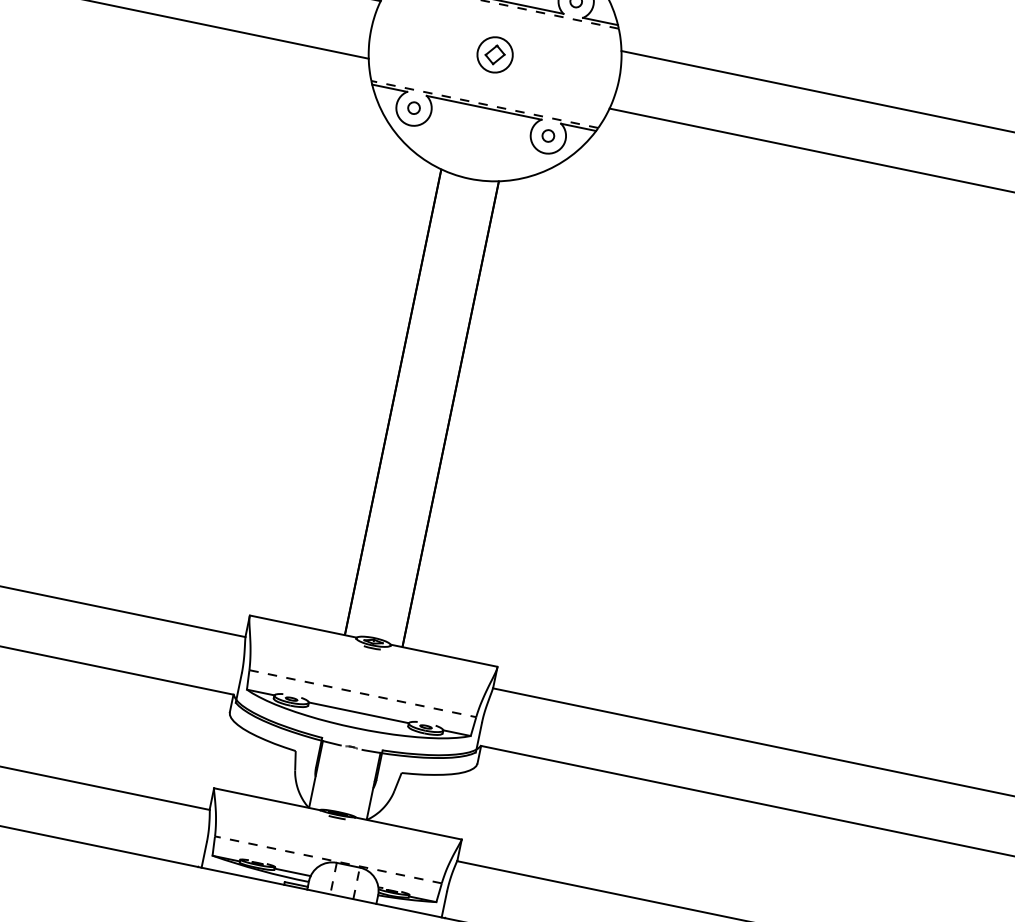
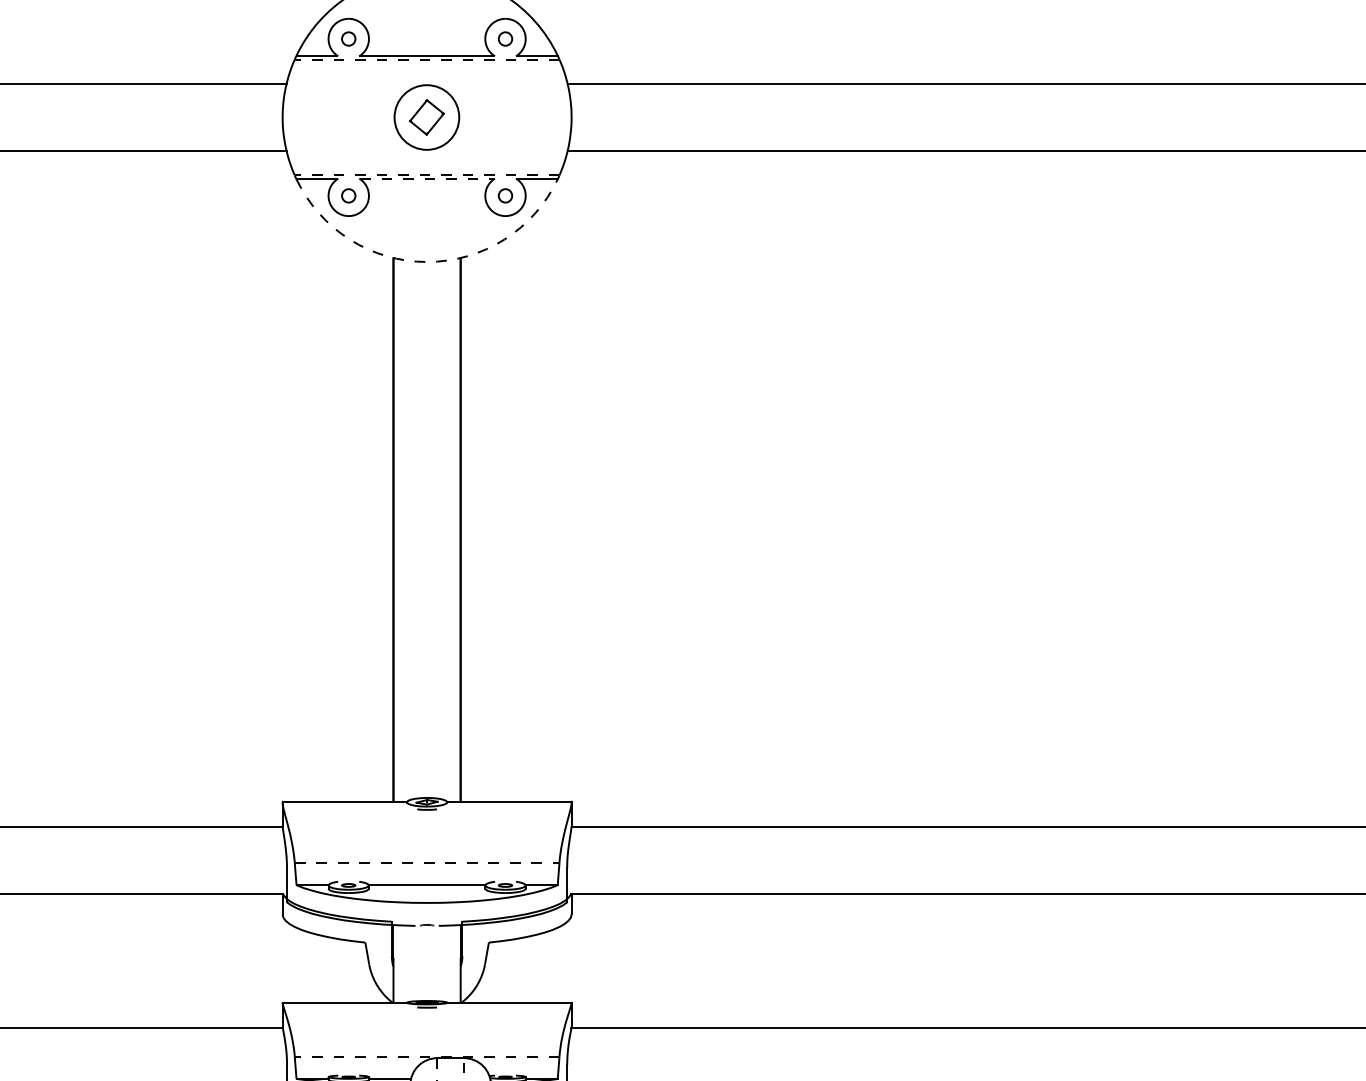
part: (495, 54) -> (427, 117), size x1.6
line: (484, 108) -> (427, 179), solid -> dashed
arc: (469, 179) -> (427, 262), solid -> dashed

